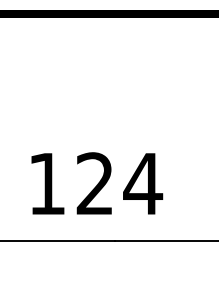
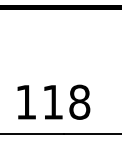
text: (119, 182) -> (66, 101), 124 -> 118

